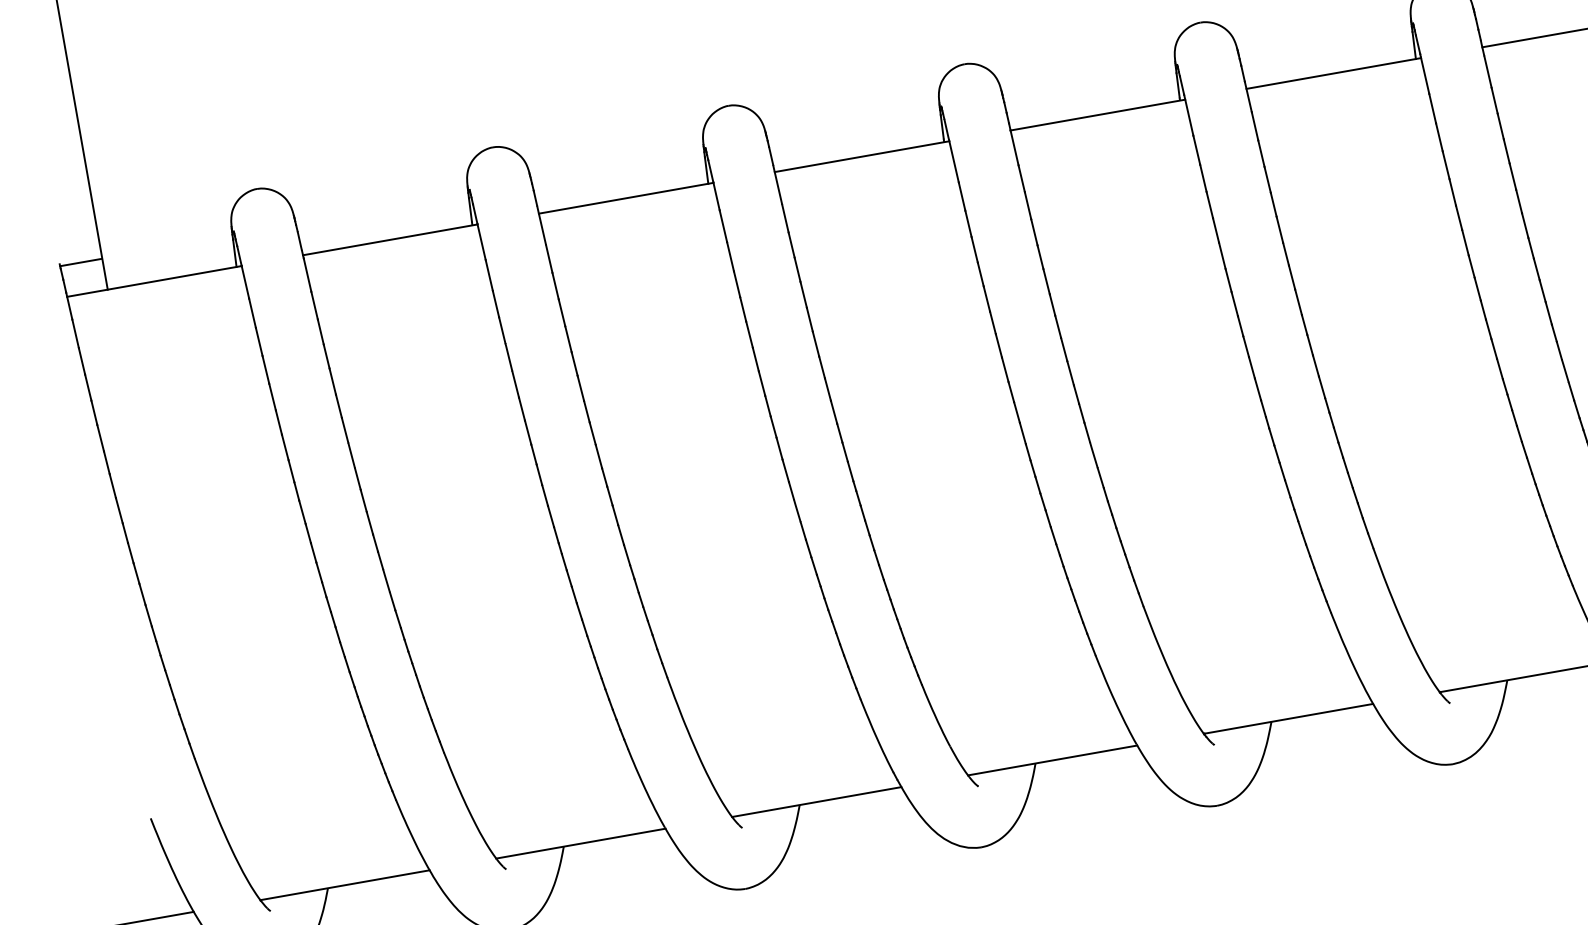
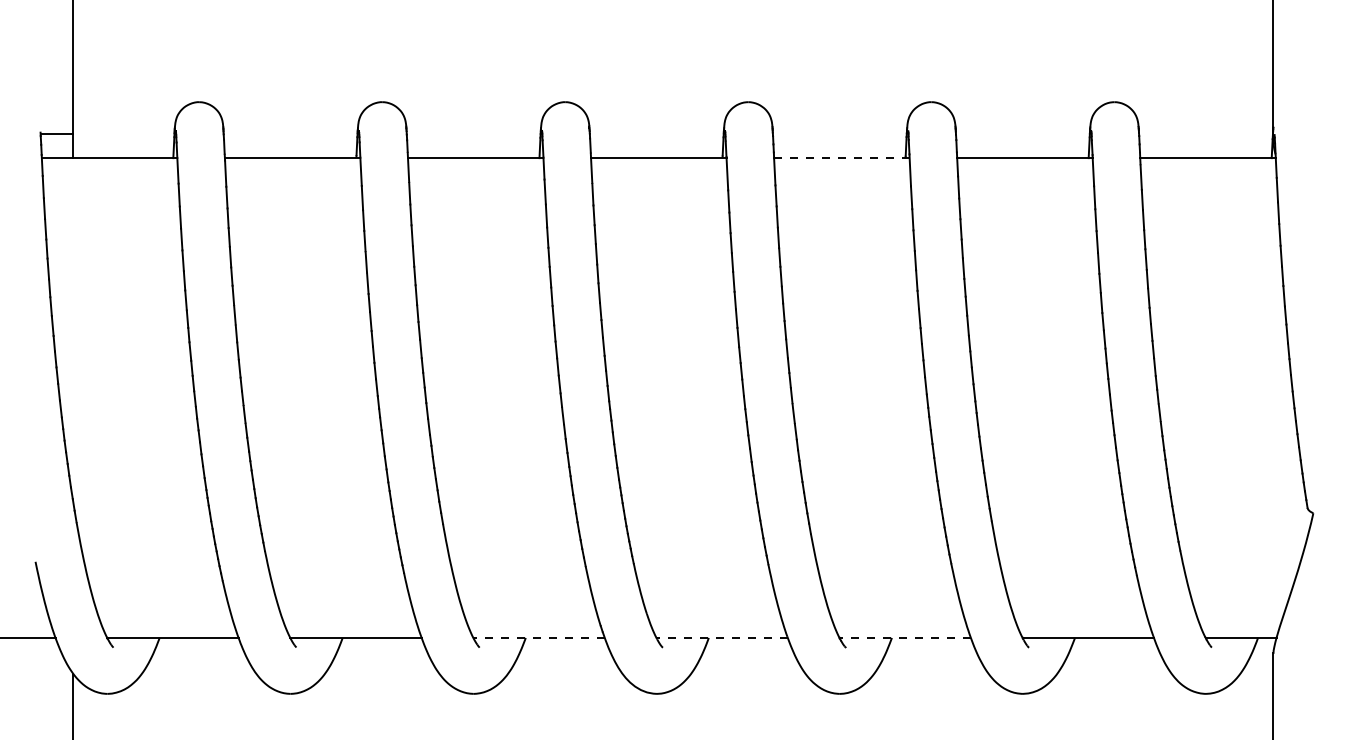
line: (1097, 115) -> (841, 158), solid -> dashed
line: (1288, 718) -> (905, 637), solid -> dashed
line: (1053, 759) -> (722, 637), solid -> dashed
line: (817, 801) -> (539, 637), solid -> dashed

